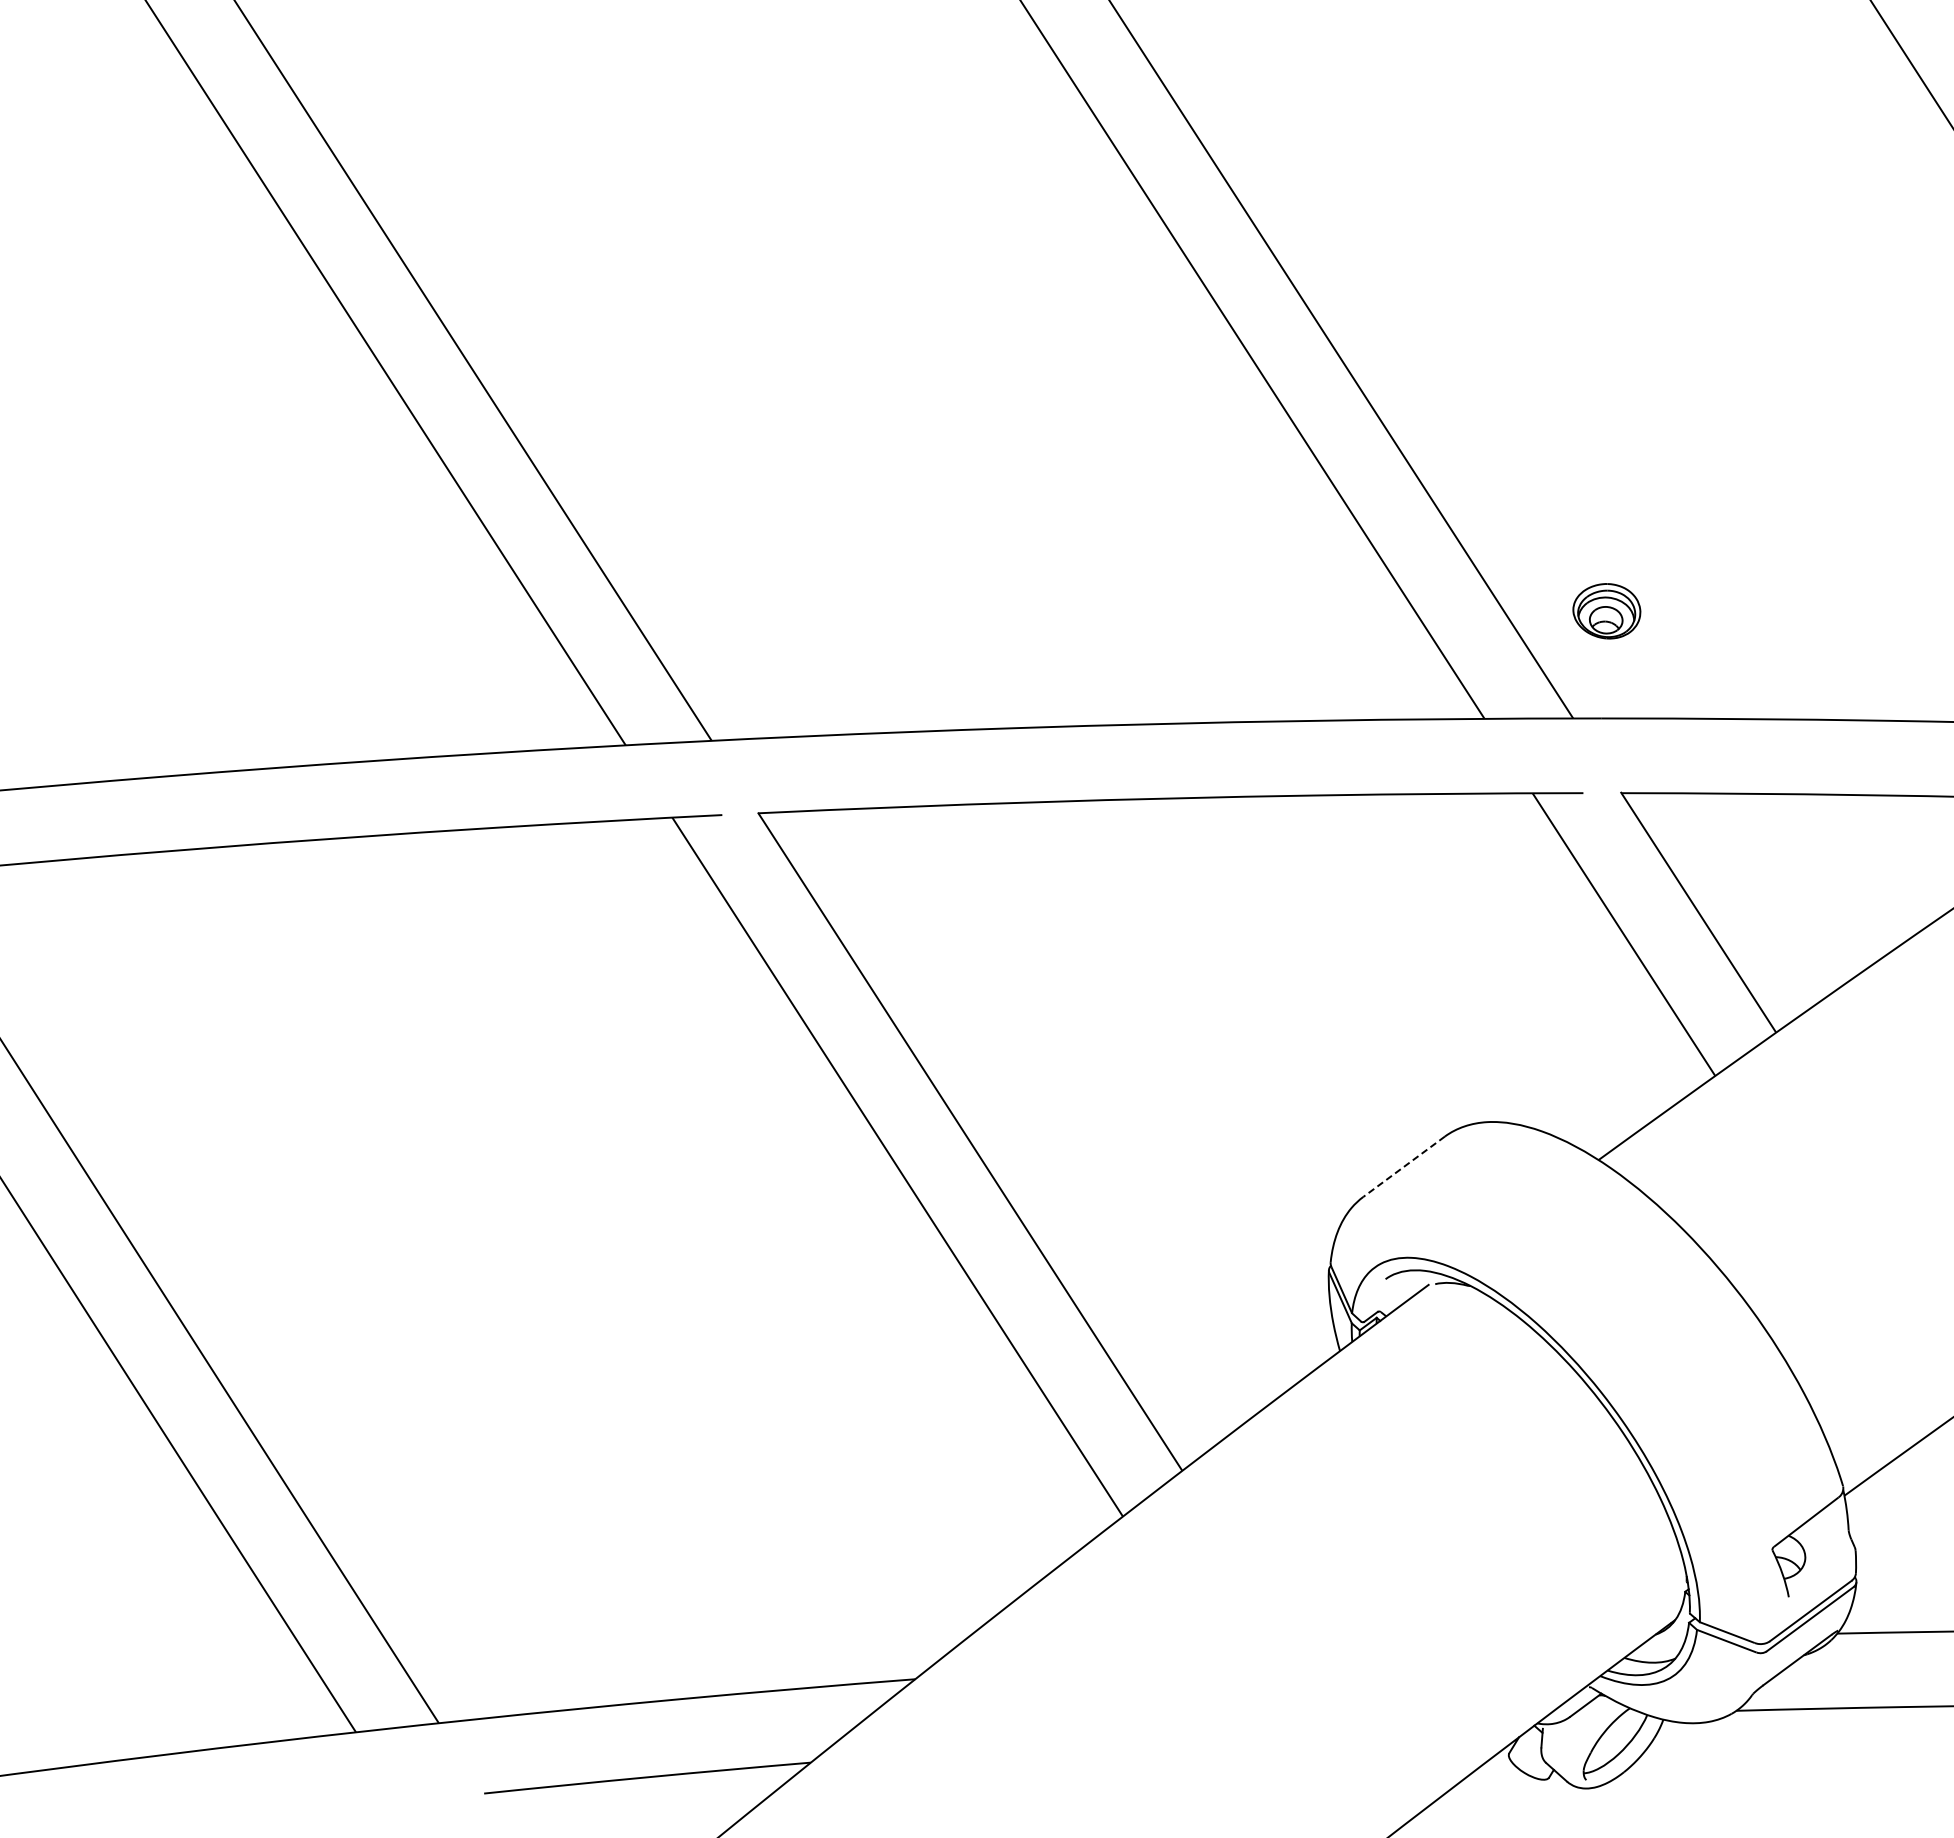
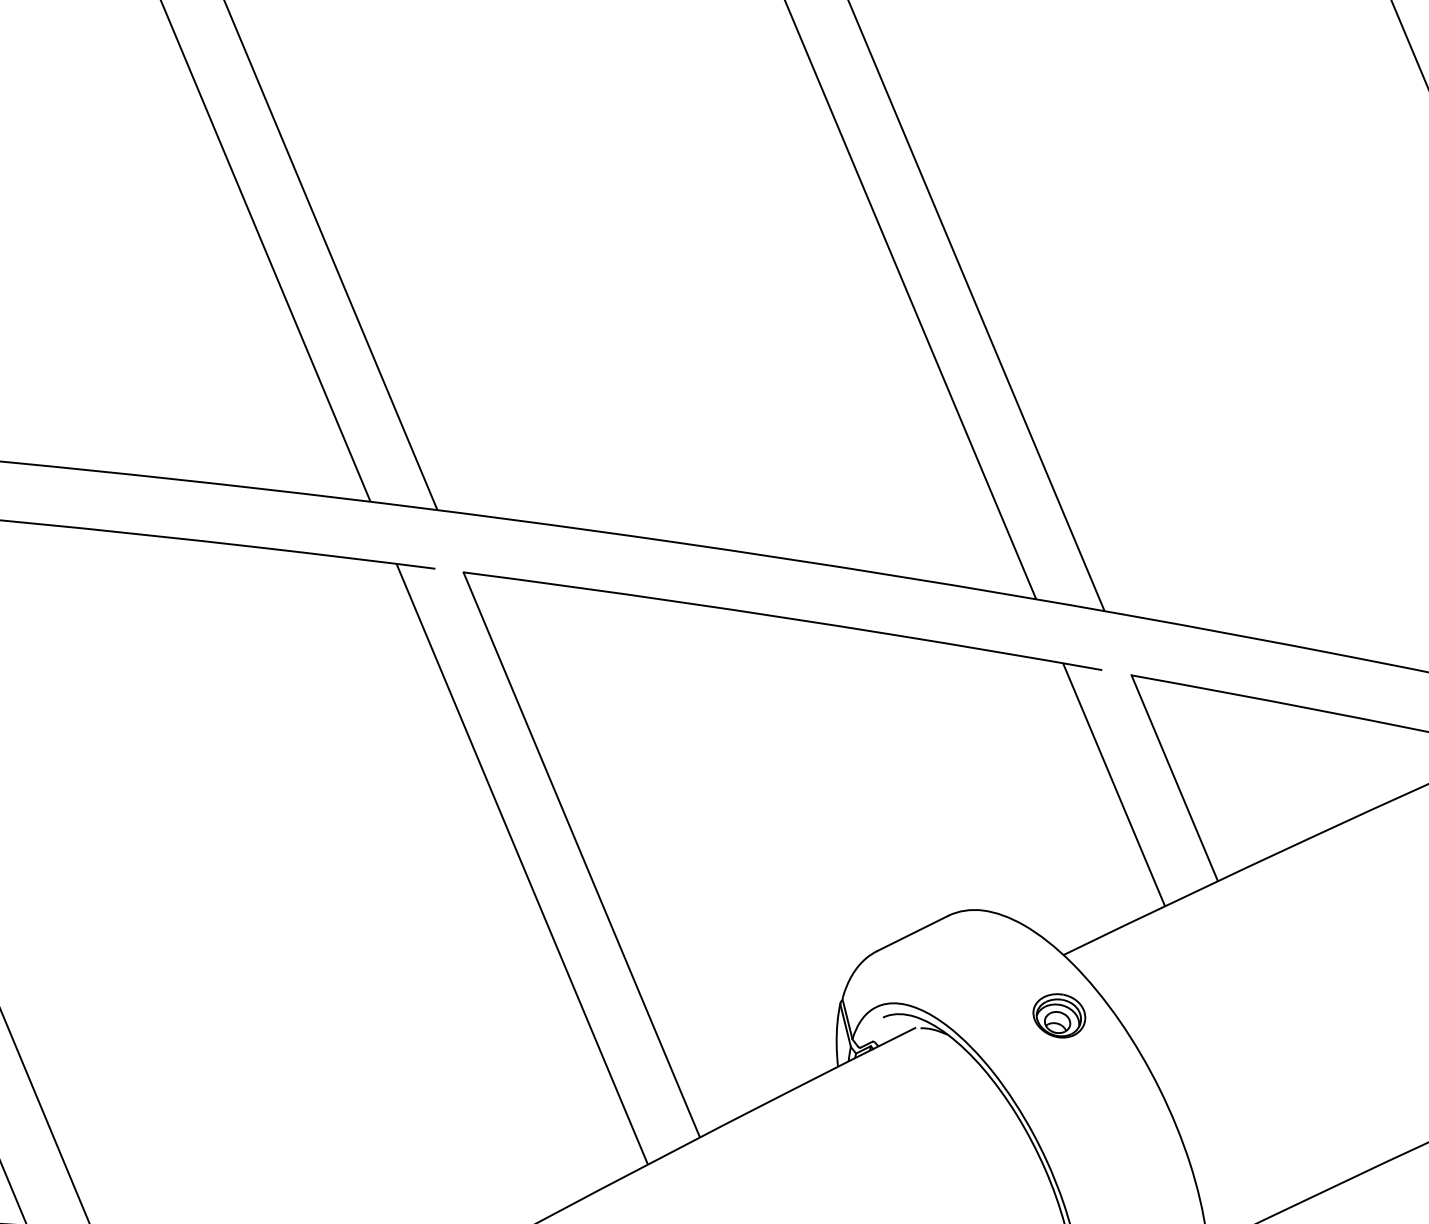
part: (1606, 611) -> (1059, 1015), moved
line: (1404, 1166) -> (913, 933), dashed -> solid

